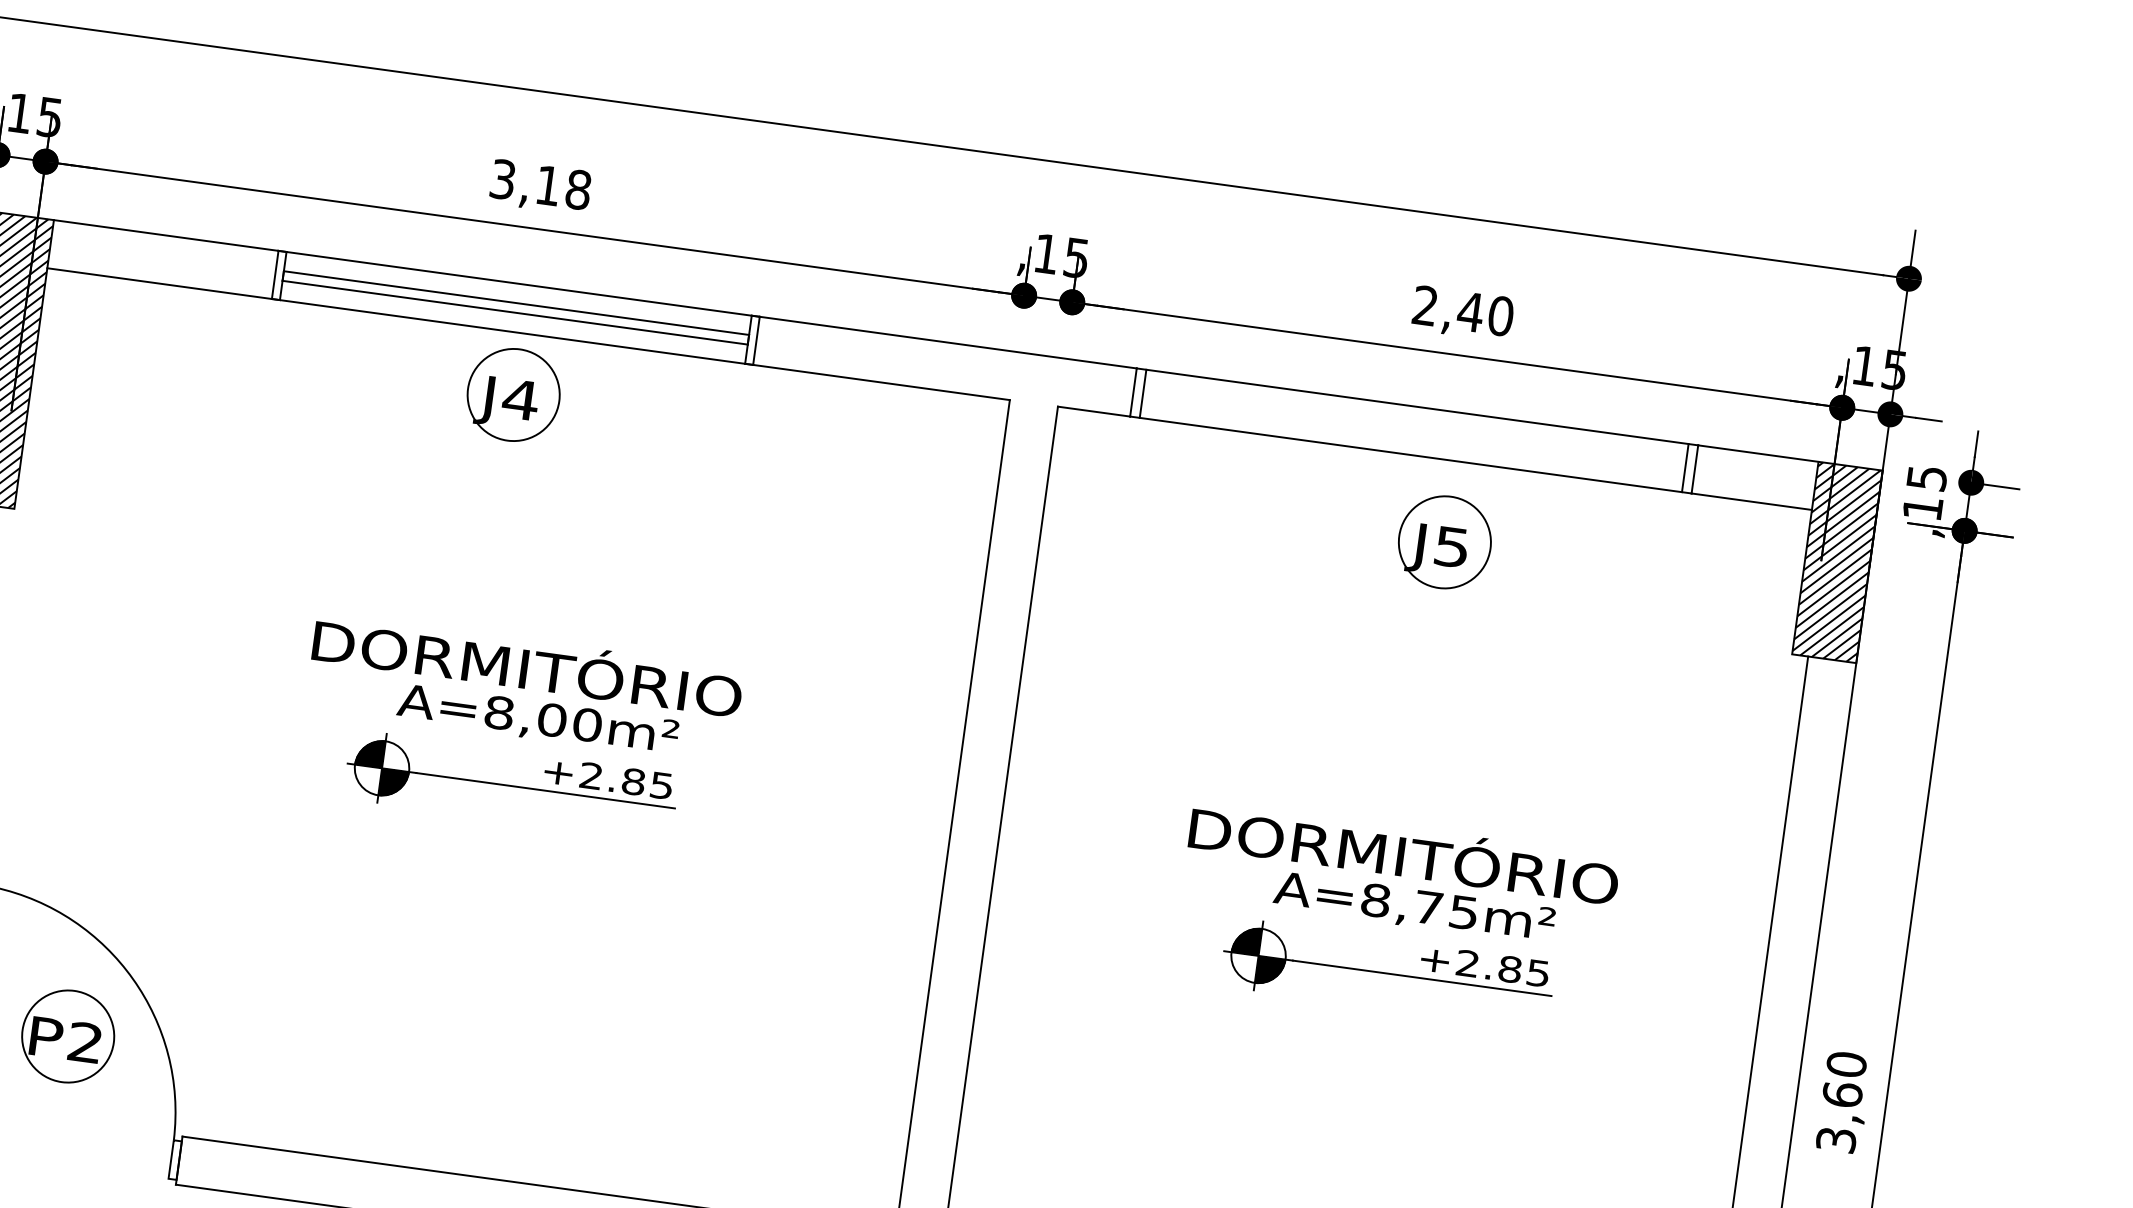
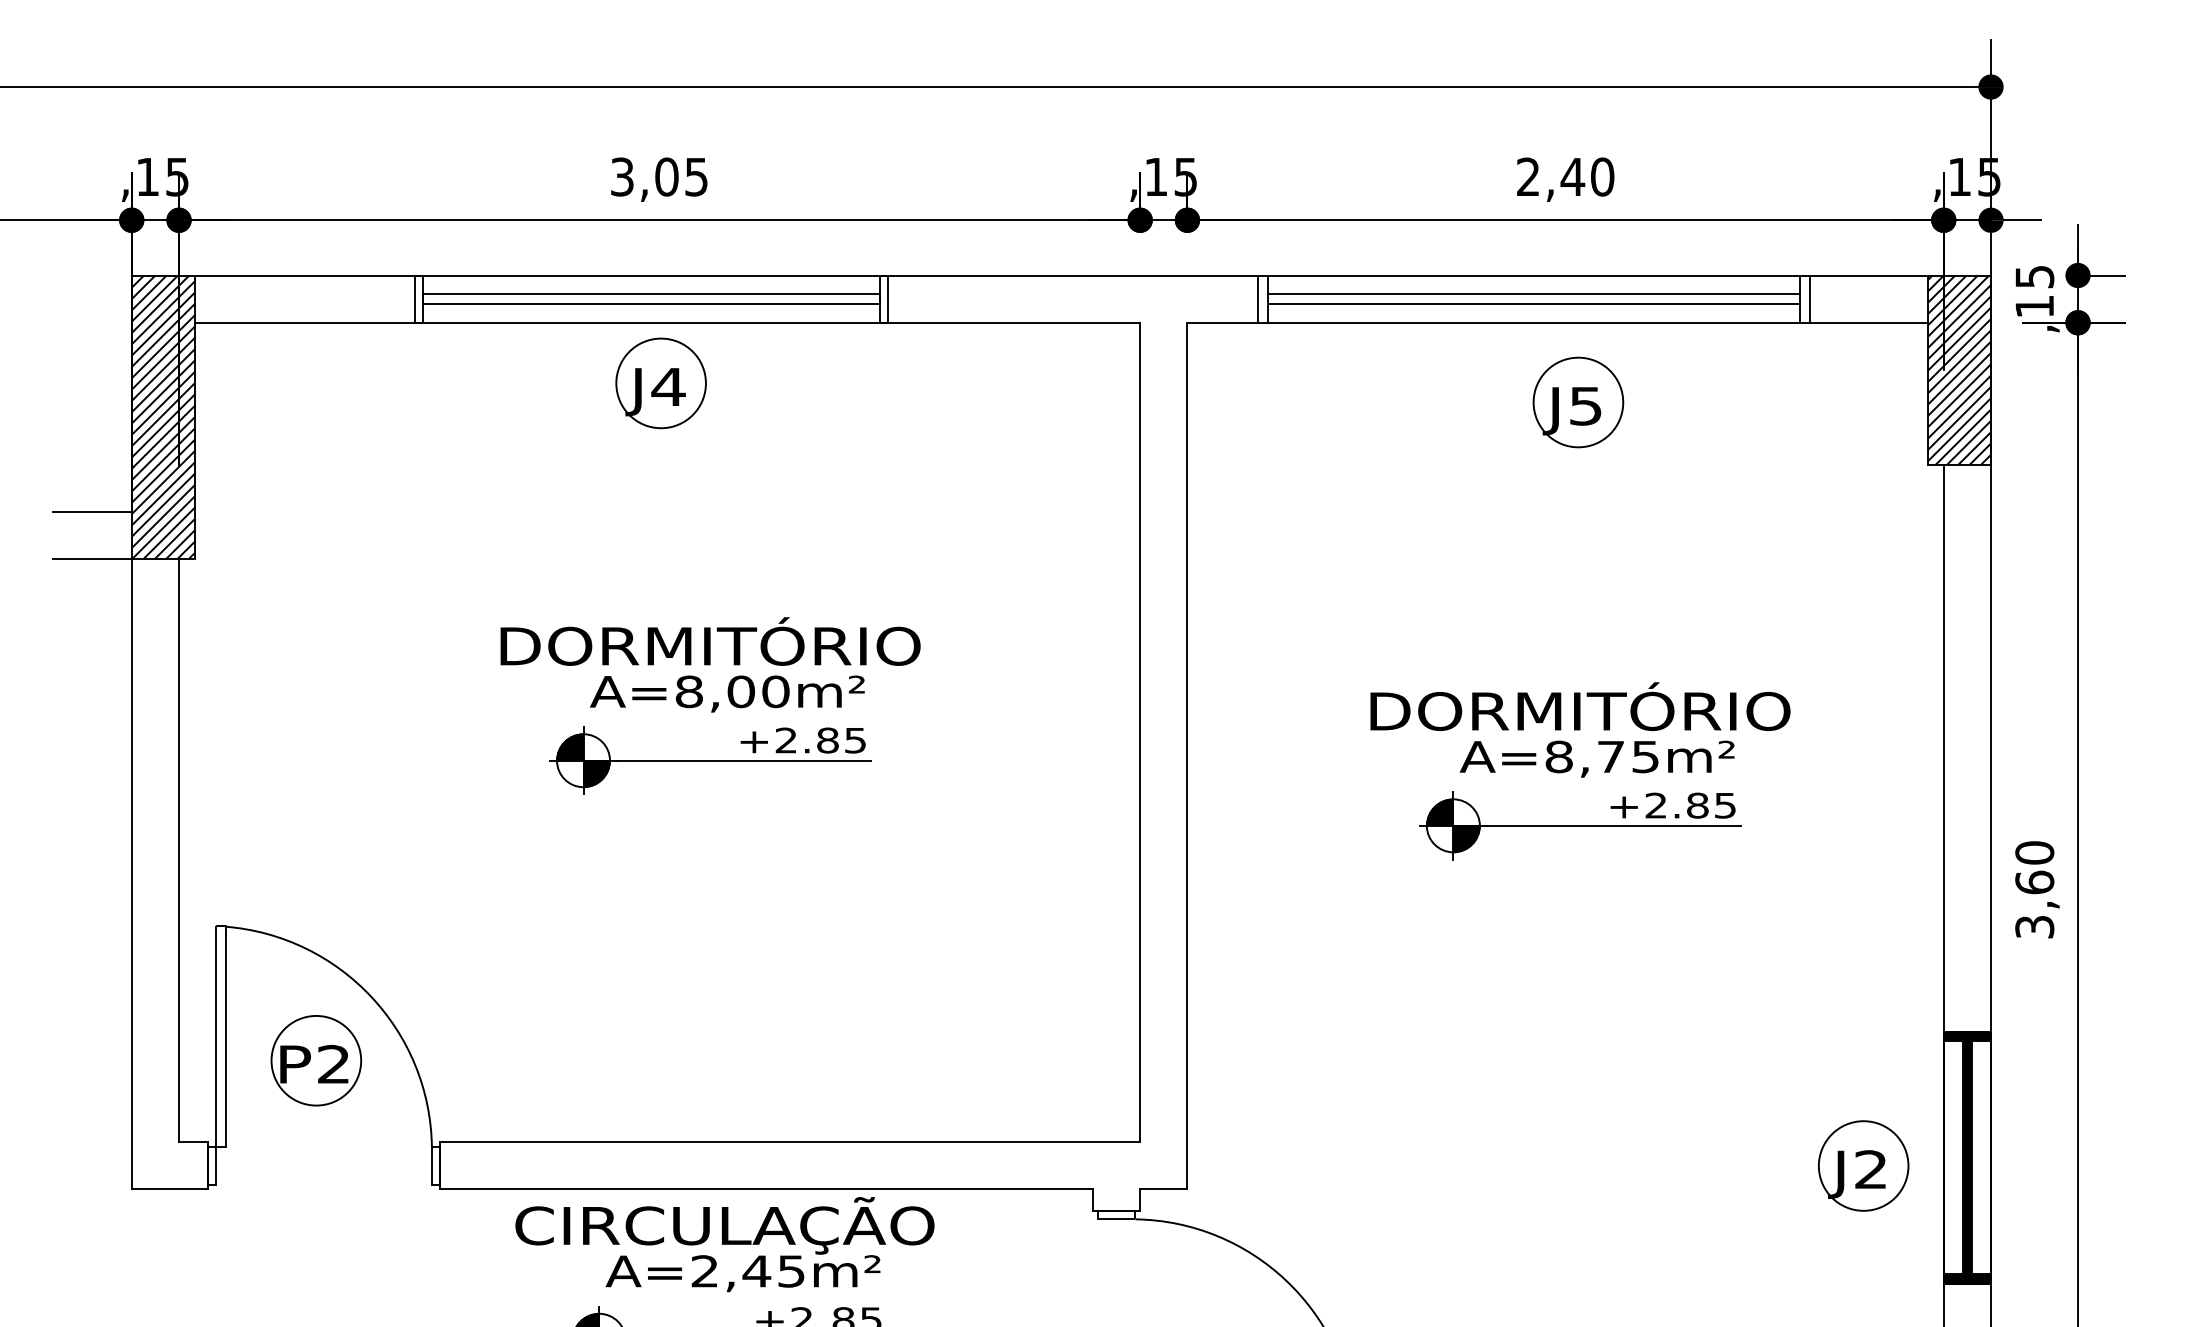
text: (563, 187) -> (681, 176), 3,18 -> 3,05
line: (1414, 426) -> (1533, 294), added
line: (1412, 435) -> (1533, 303), added

